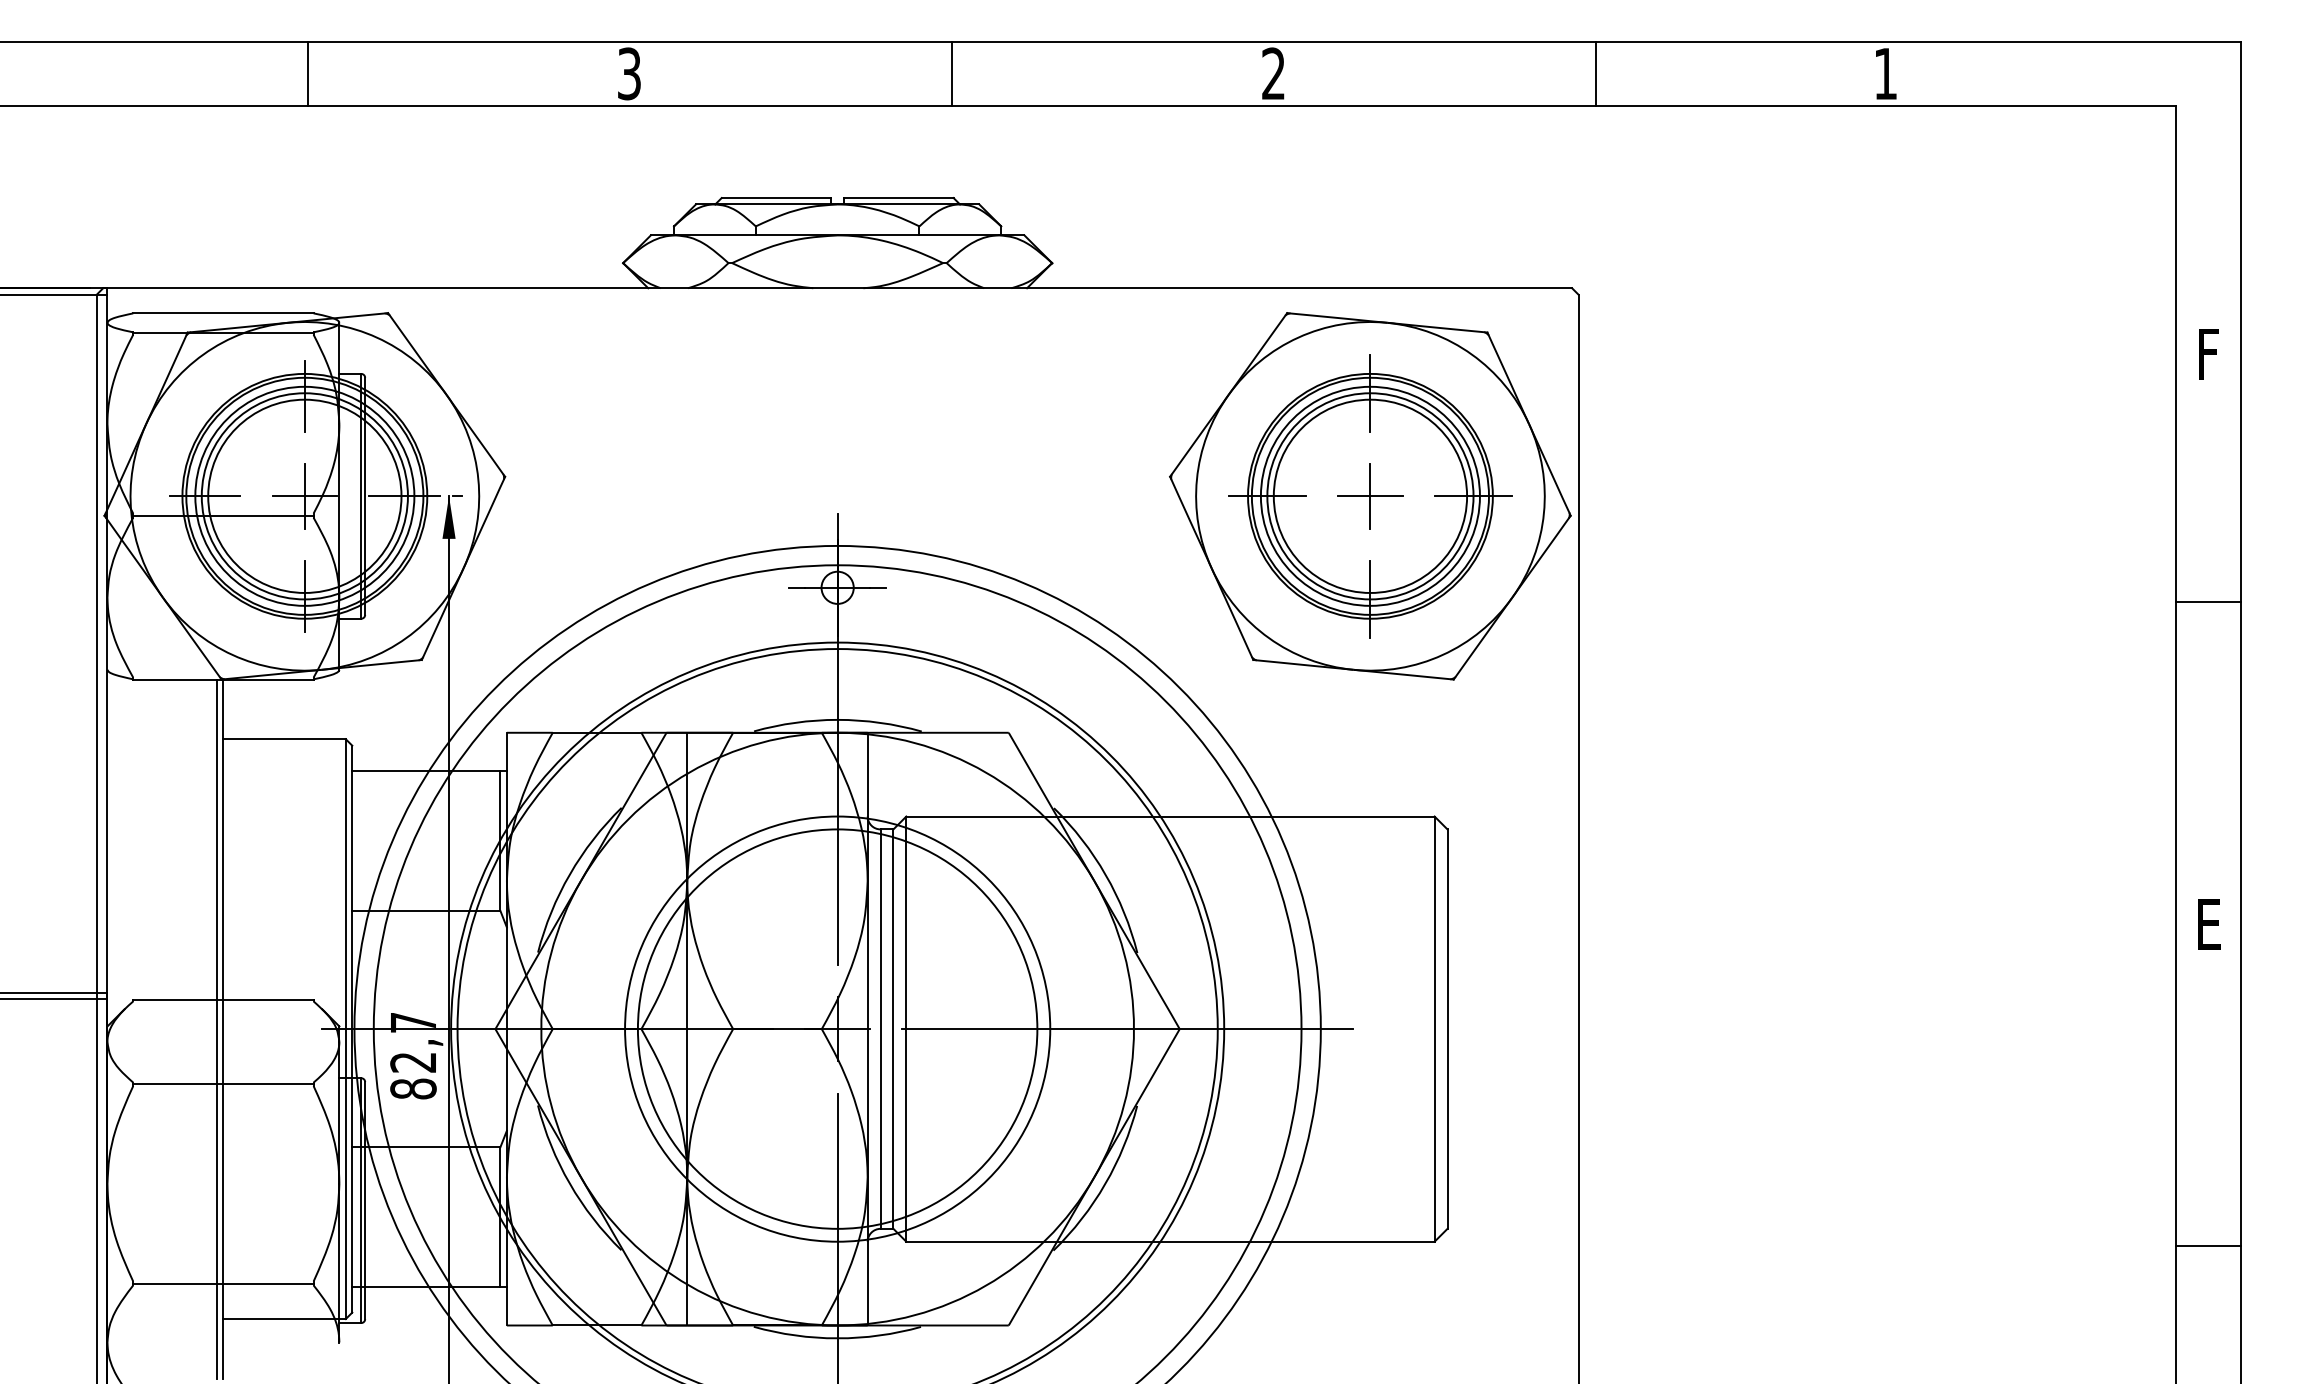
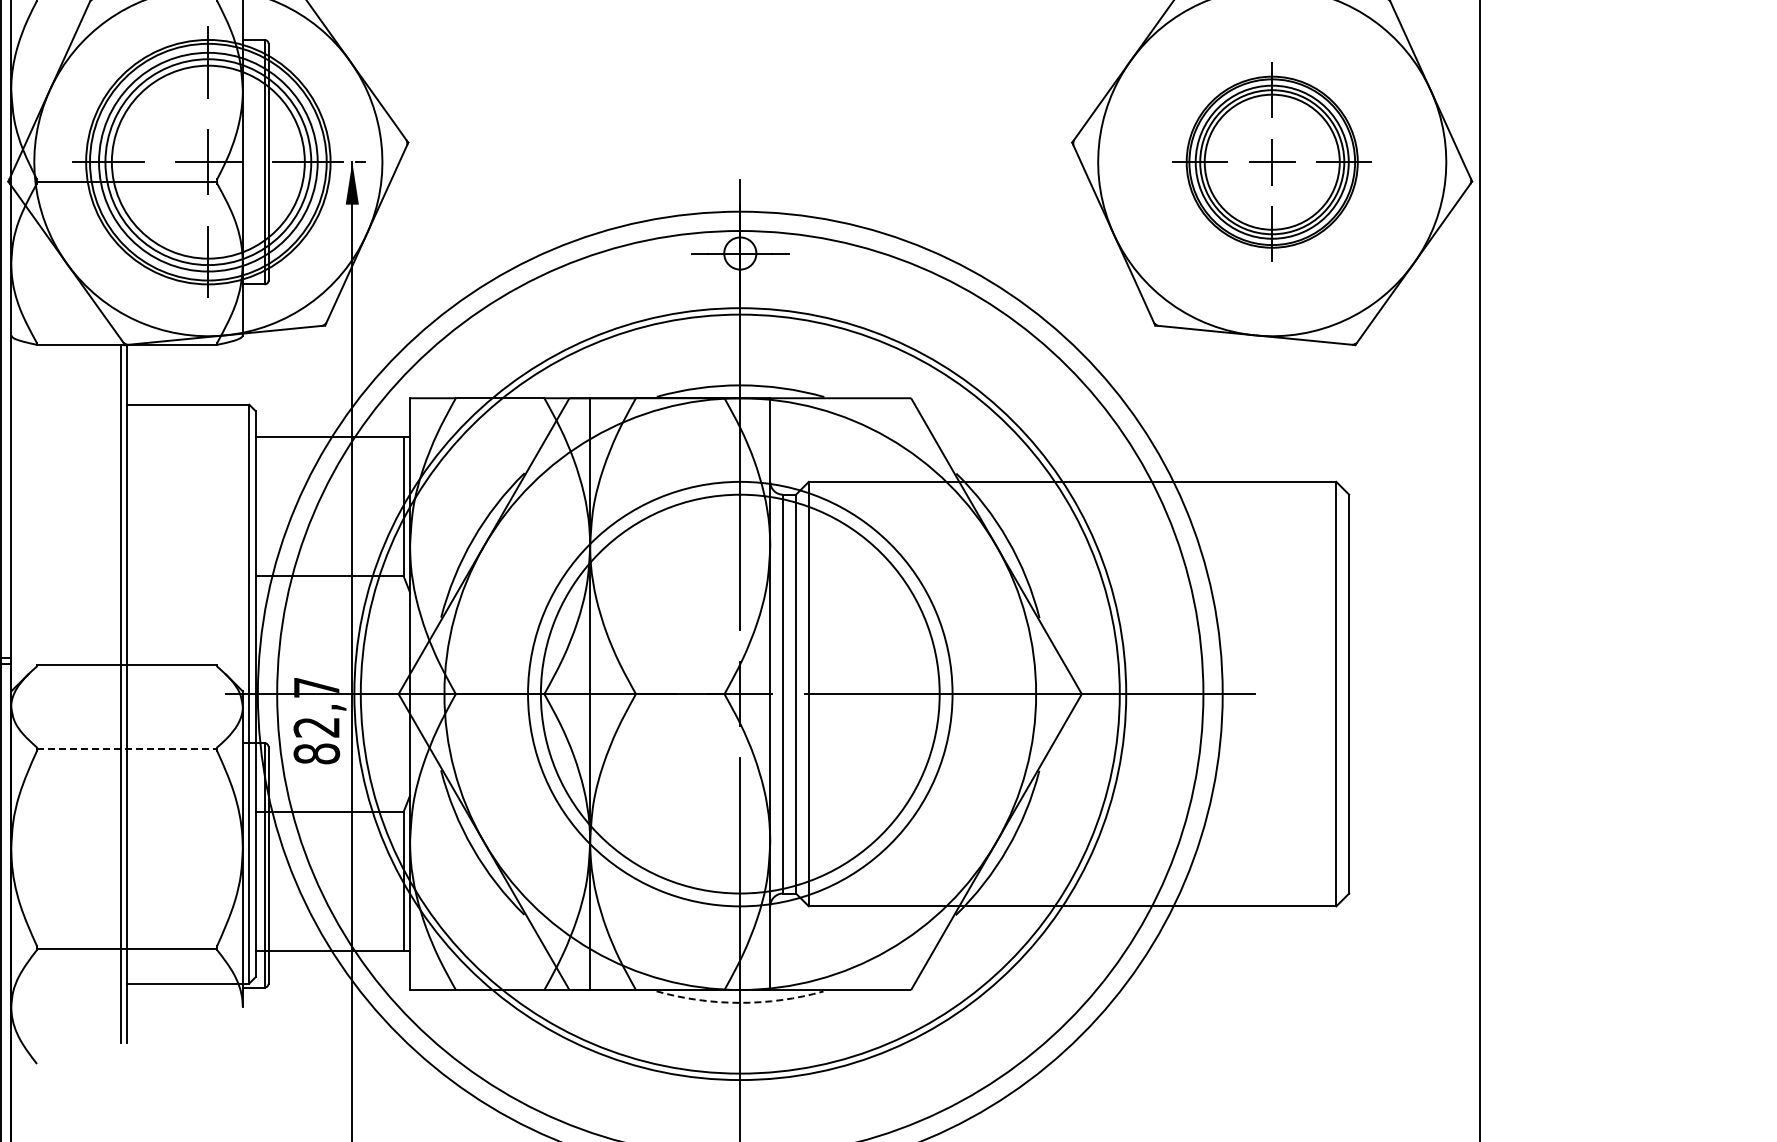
part: (1370, 496) -> (1272, 162), size x0.7
line: (223, 1083) -> (127, 748), solid -> dashed
arc: (837, 1338) -> (740, 1002), solid -> dashed

